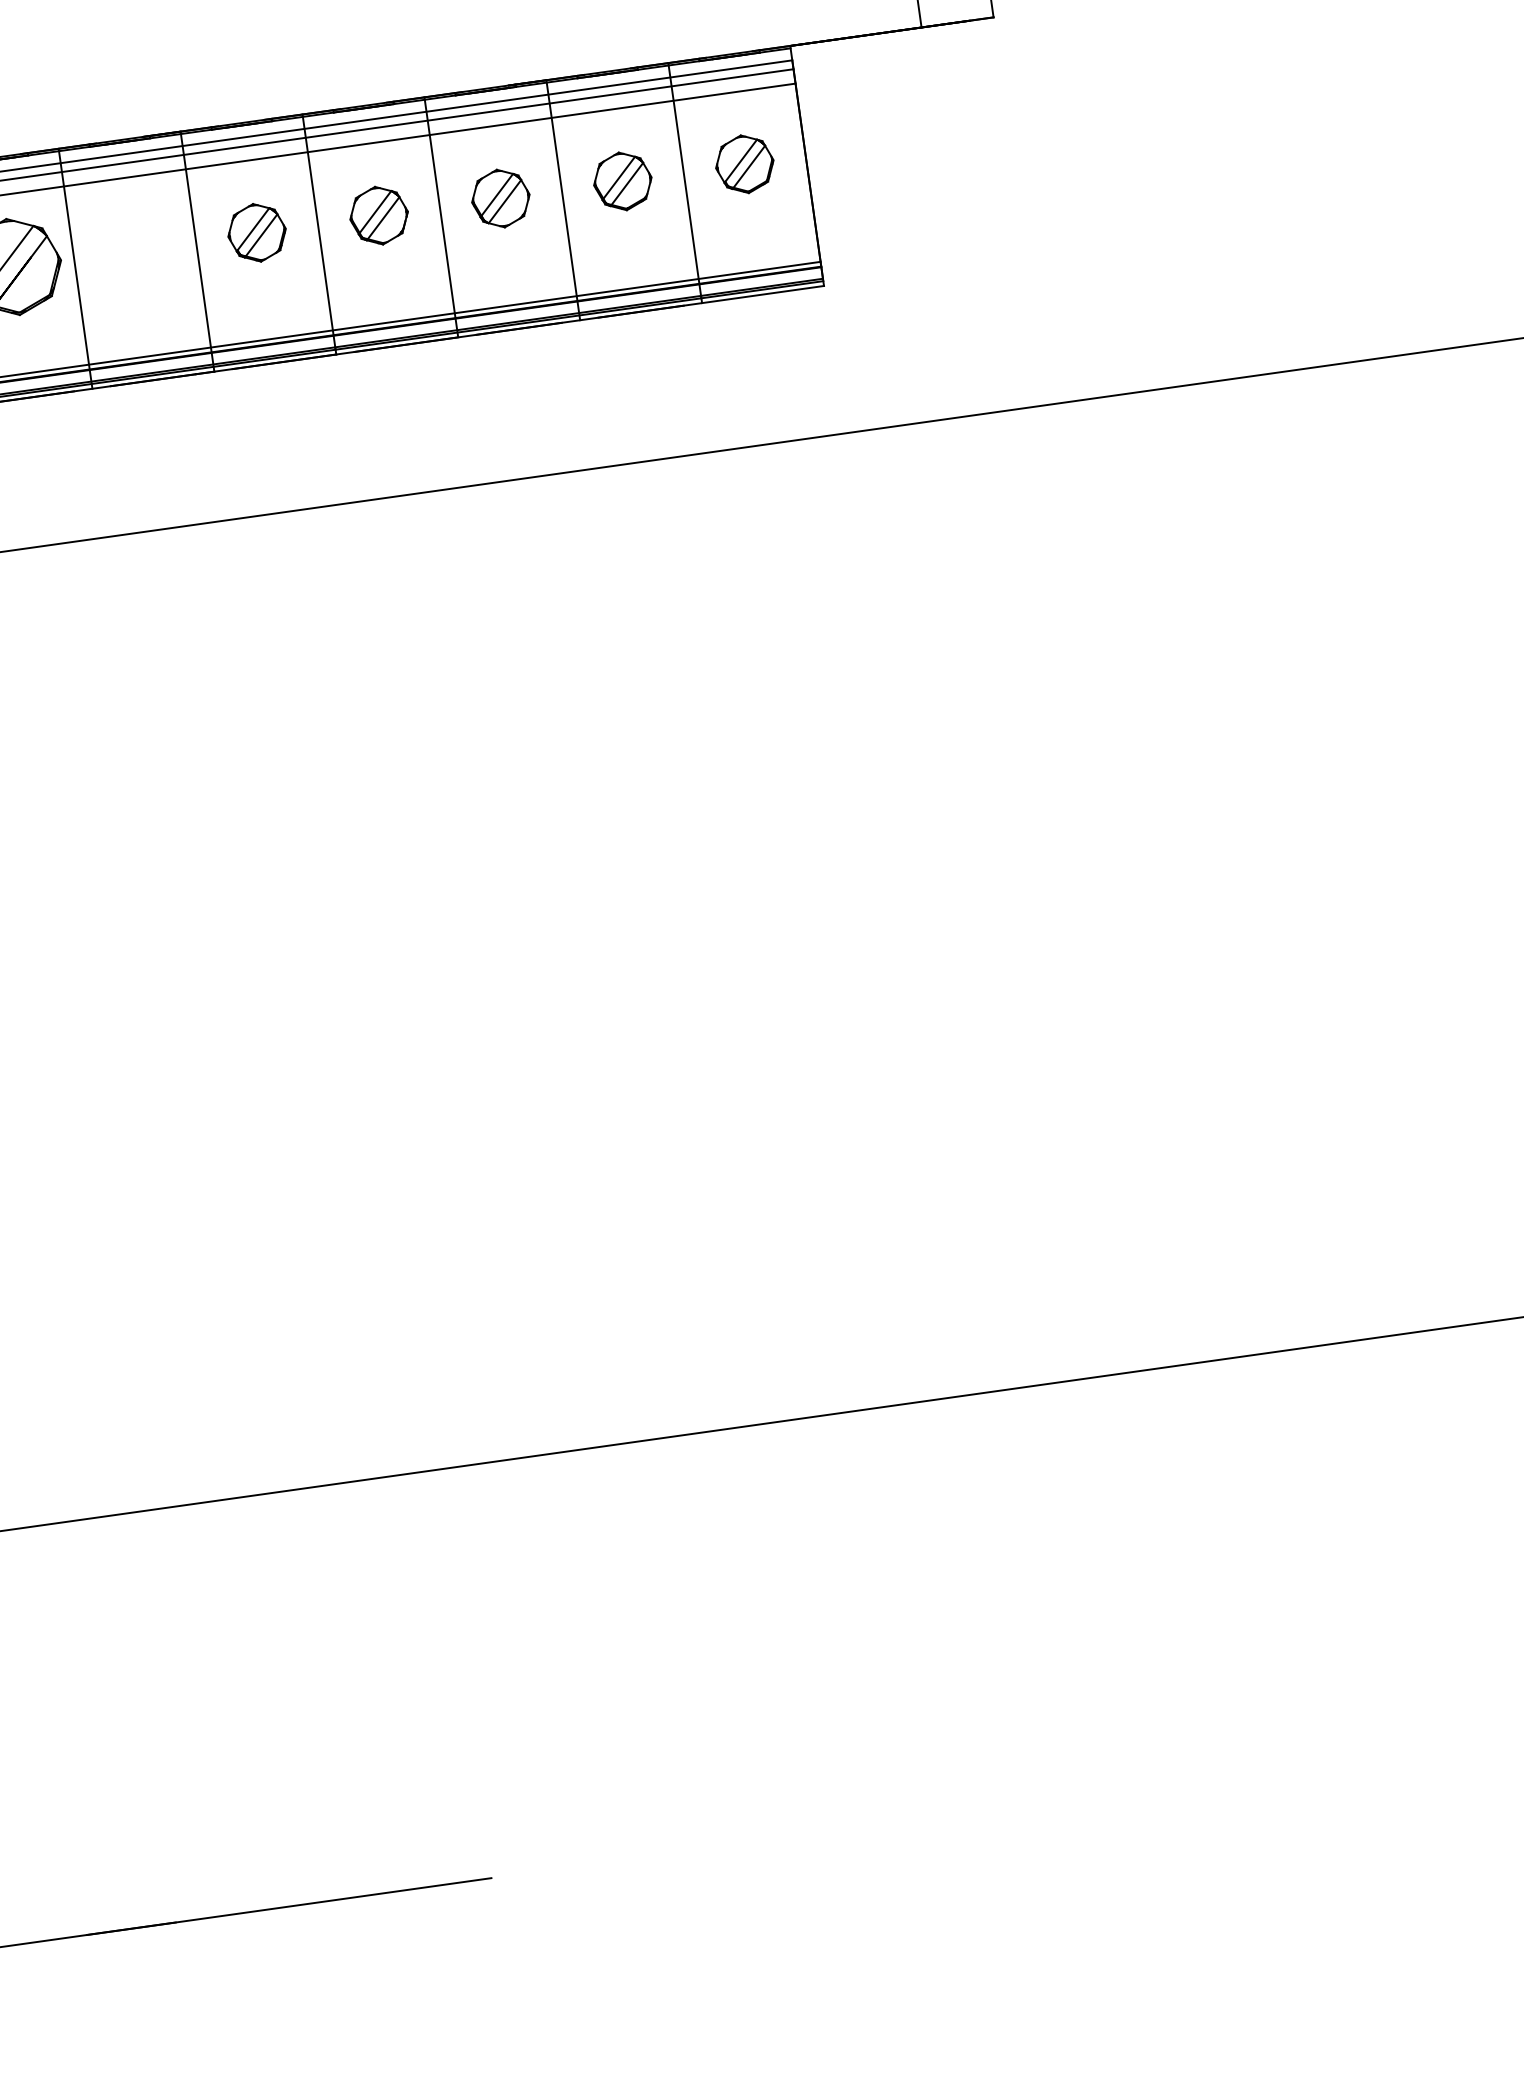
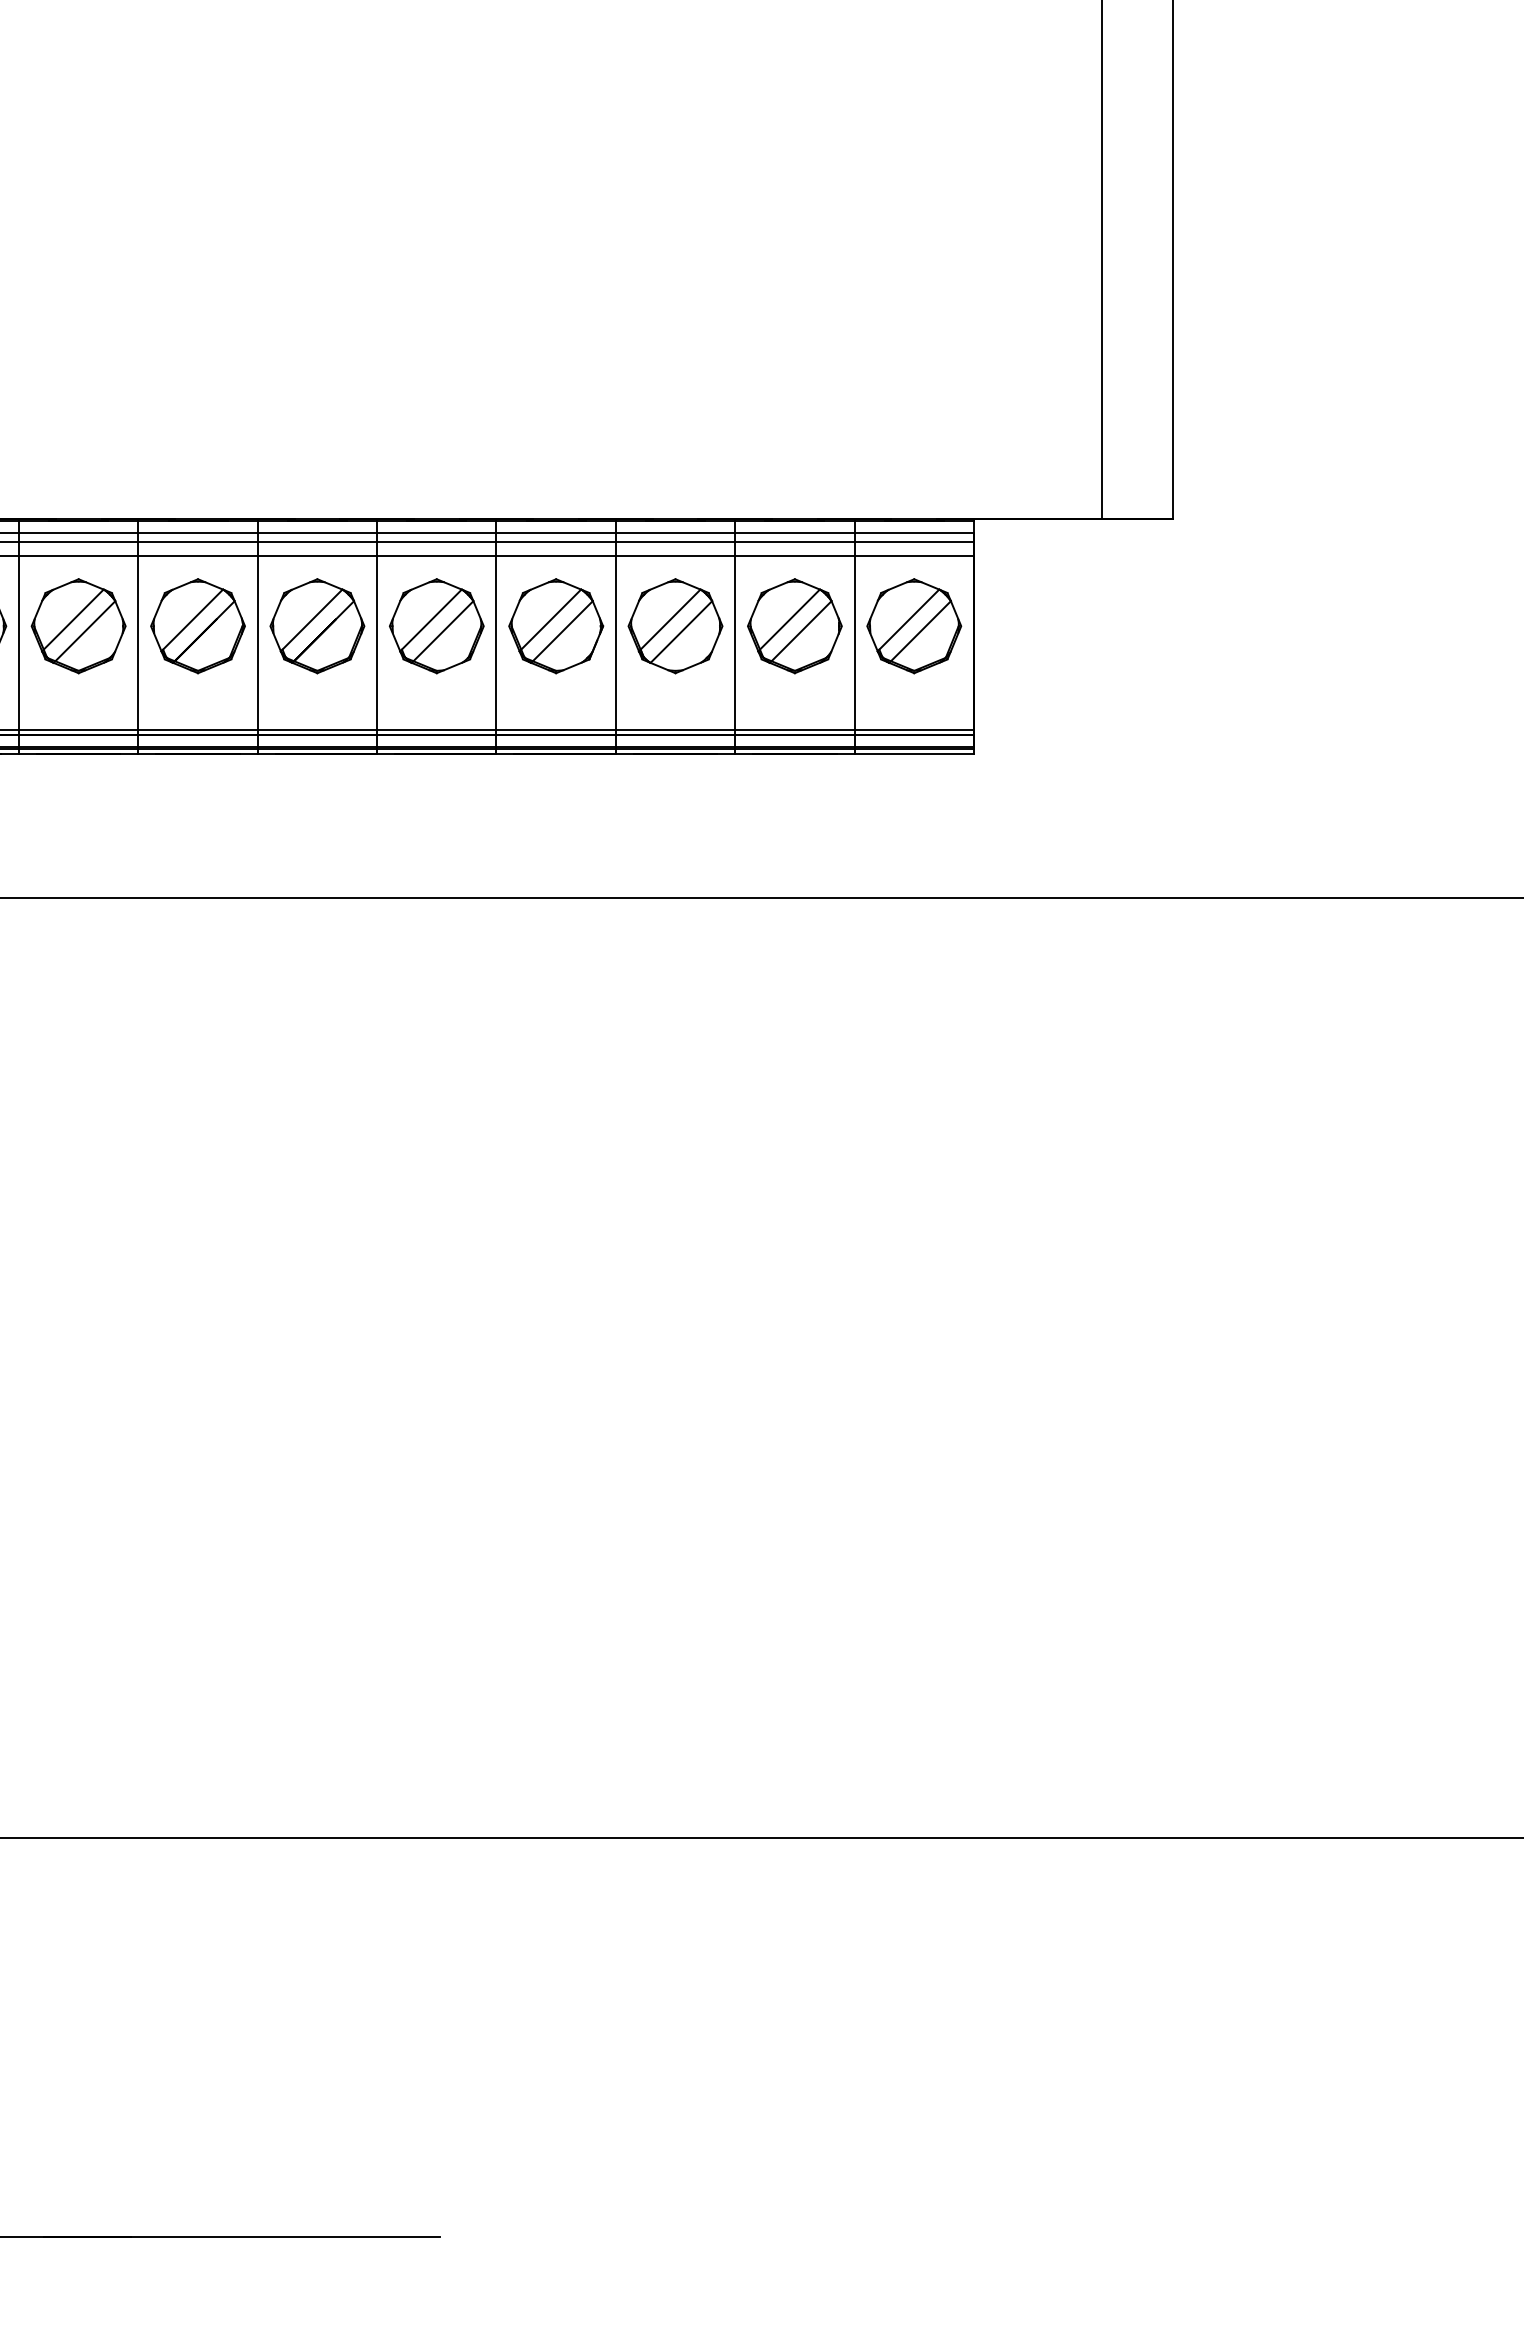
part: (745, 164) -> (914, 626), size x1.67
part: (622, 181) -> (794, 626), size x1.67
part: (500, 198) -> (675, 626), size x1.67
part: (379, 215) -> (556, 626), size x1.67
part: (256, 233) -> (436, 626), size x1.67
part: (135, 250) -> (317, 626), added

